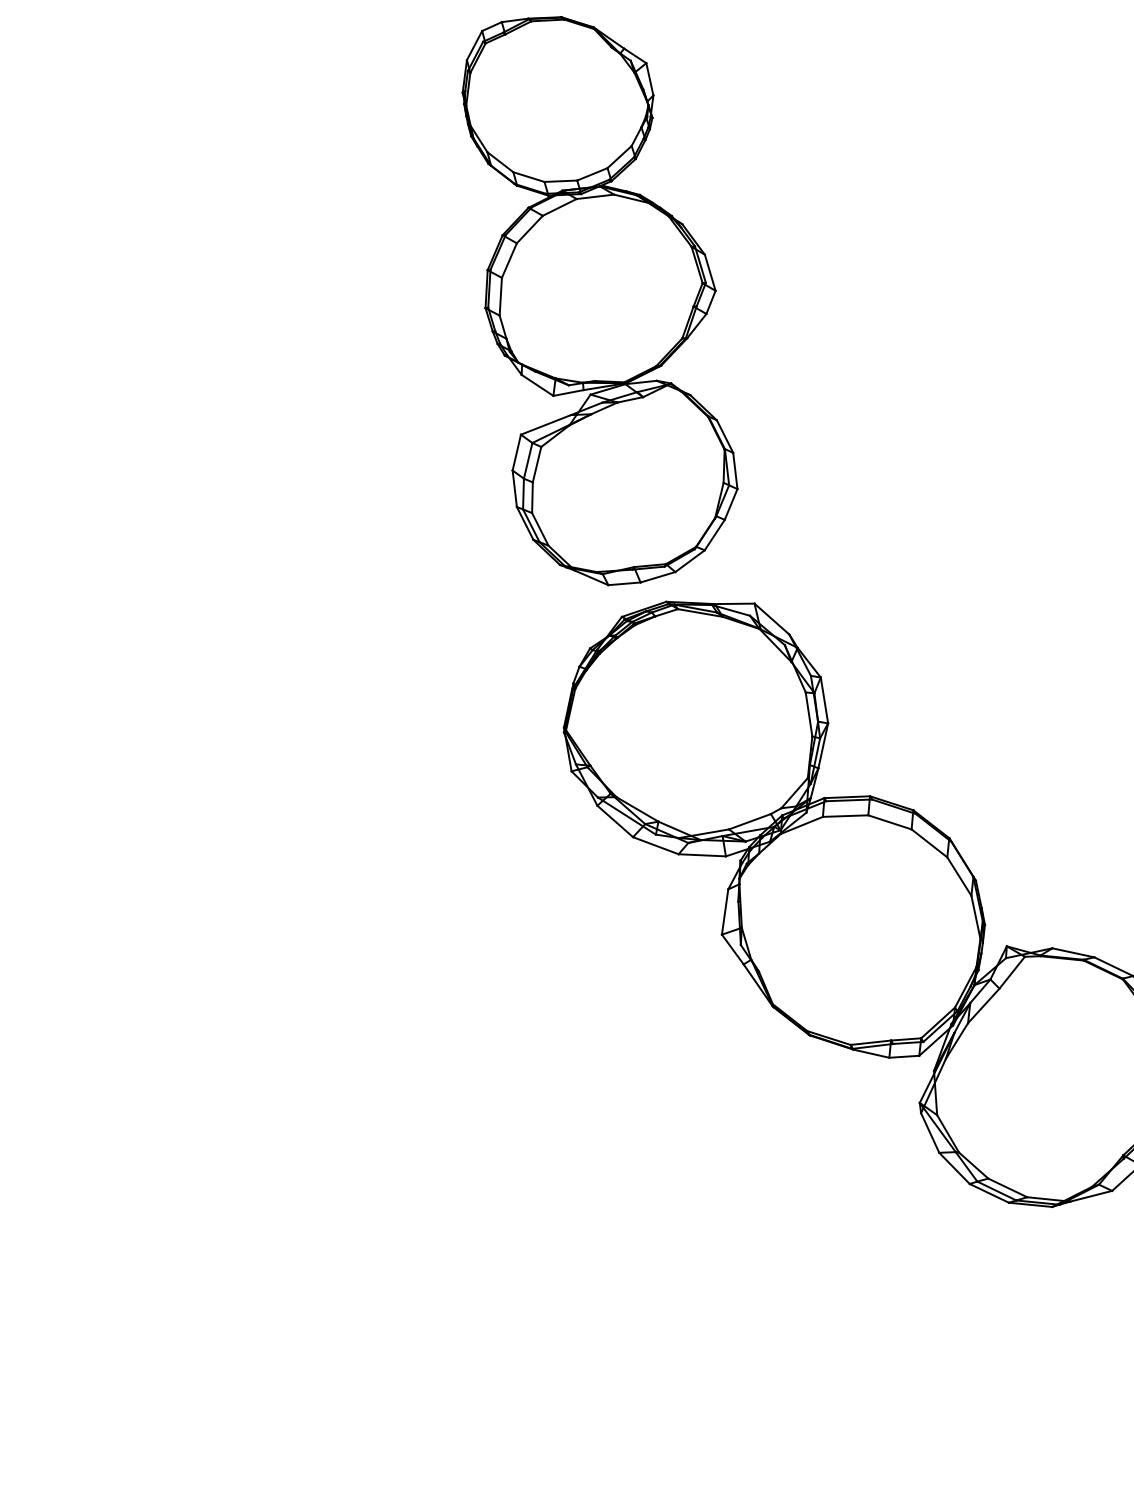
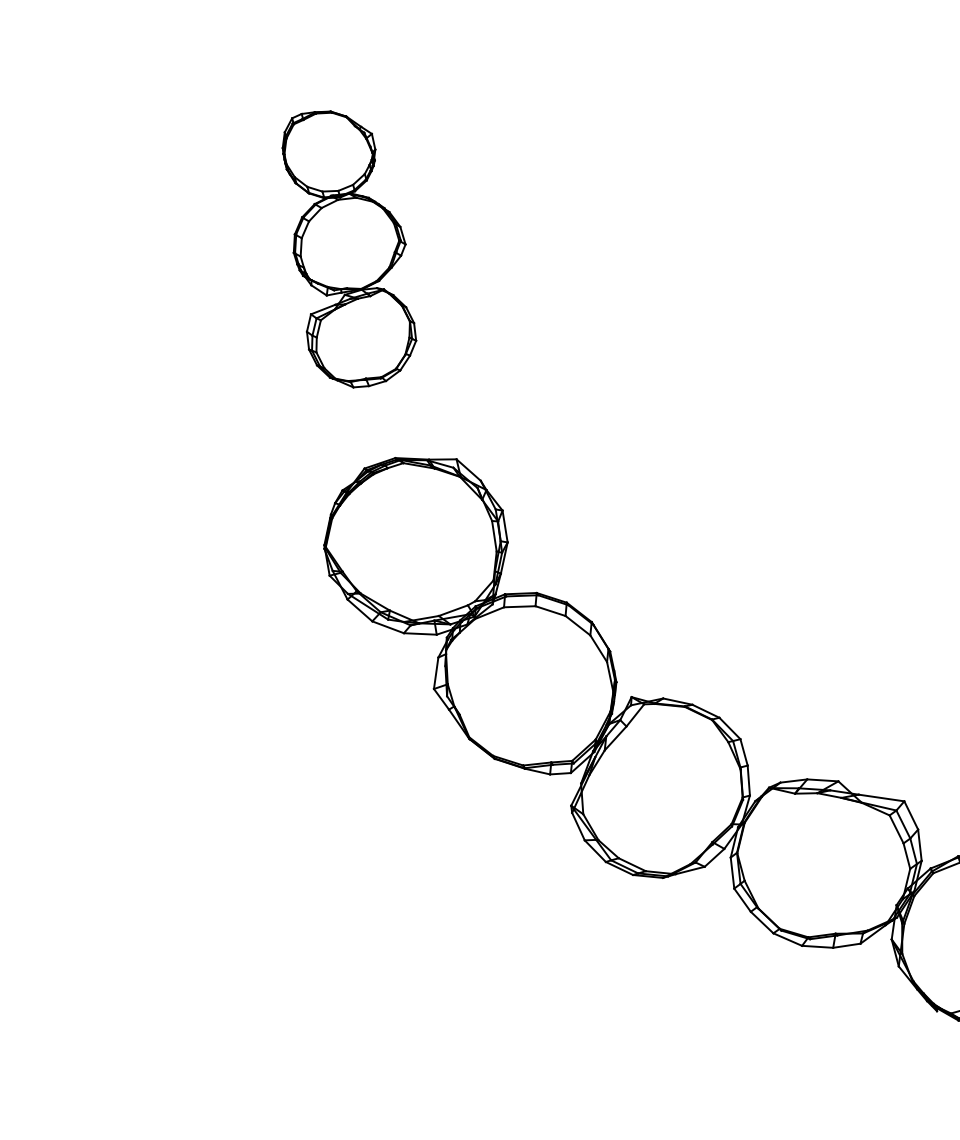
part: (600, 301) -> (349, 249), size x0.7

